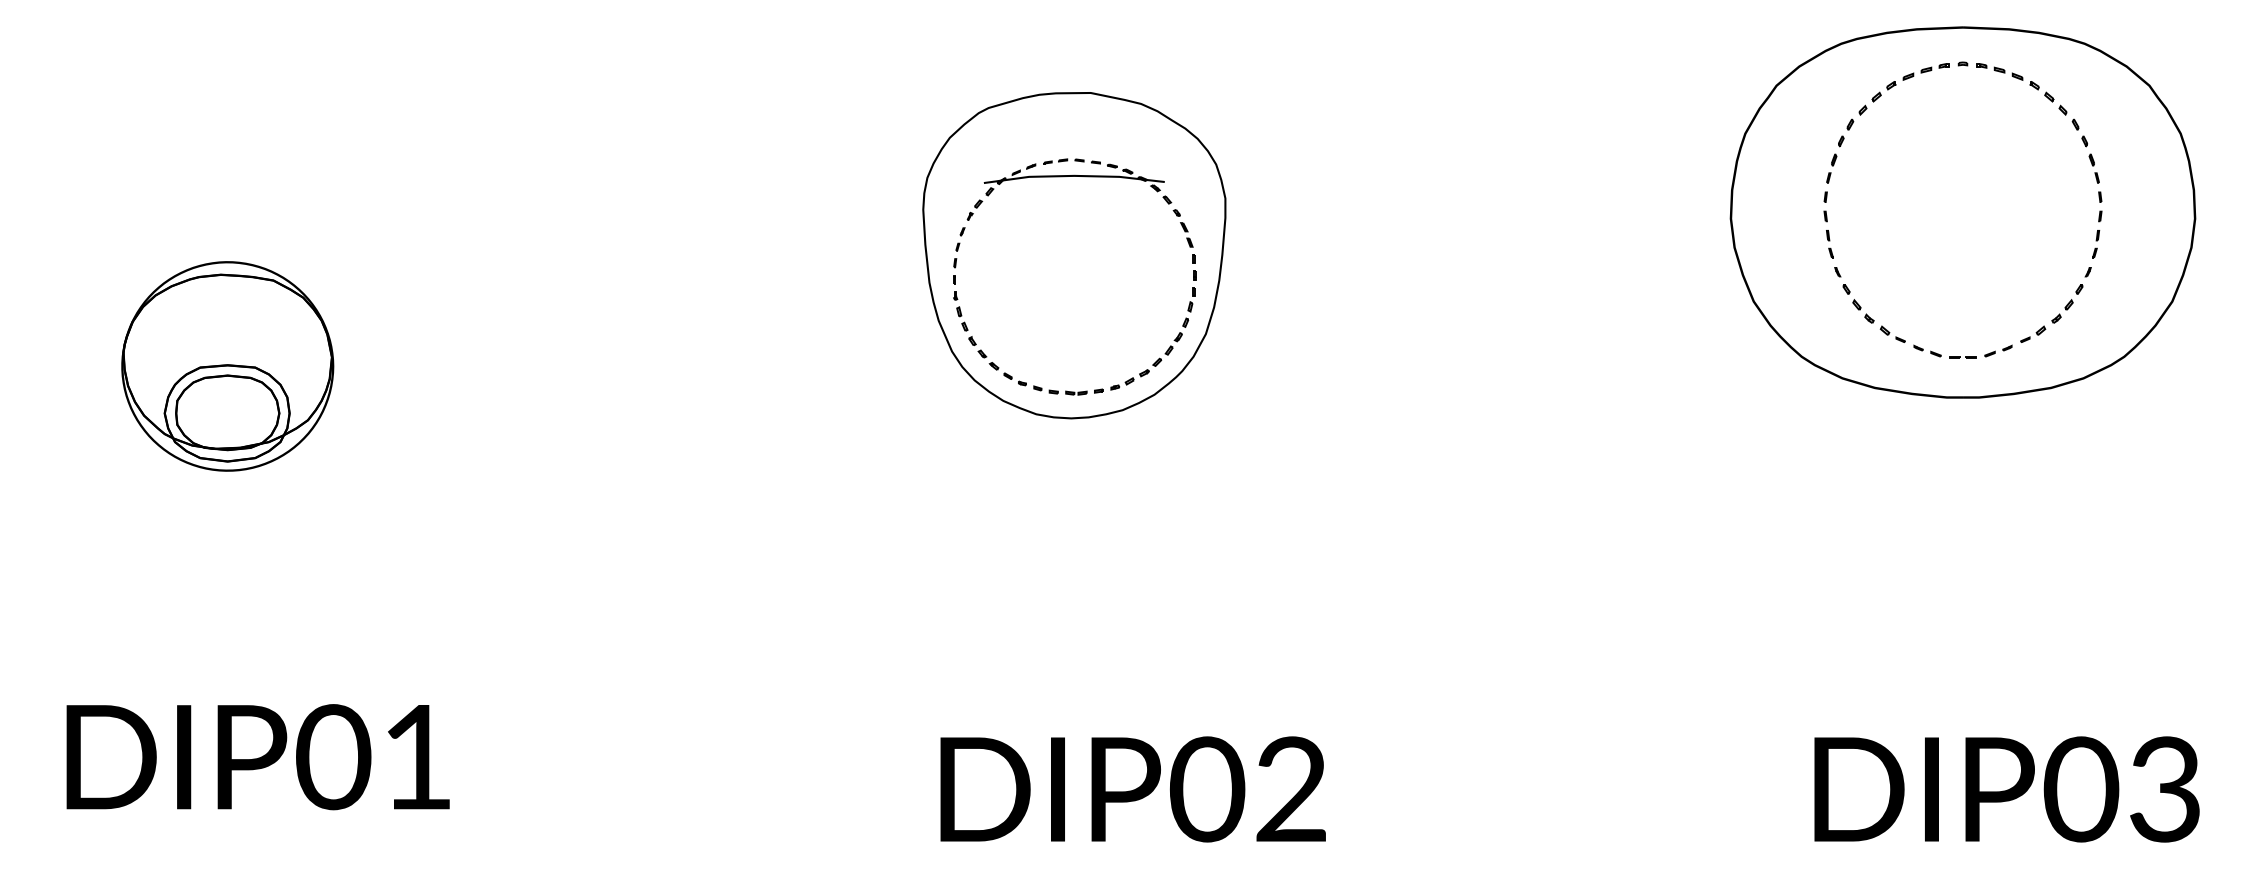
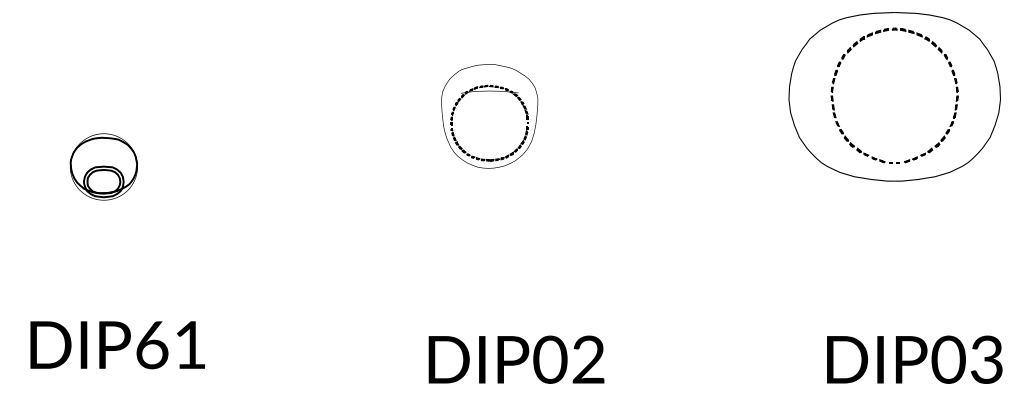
part: (1073, 255) -> (489, 116), size x0.7
part: (226, 365) -> (103, 166), size x0.7
text: (334, 755) -> (152, 344), DIP01 -> DIP61

